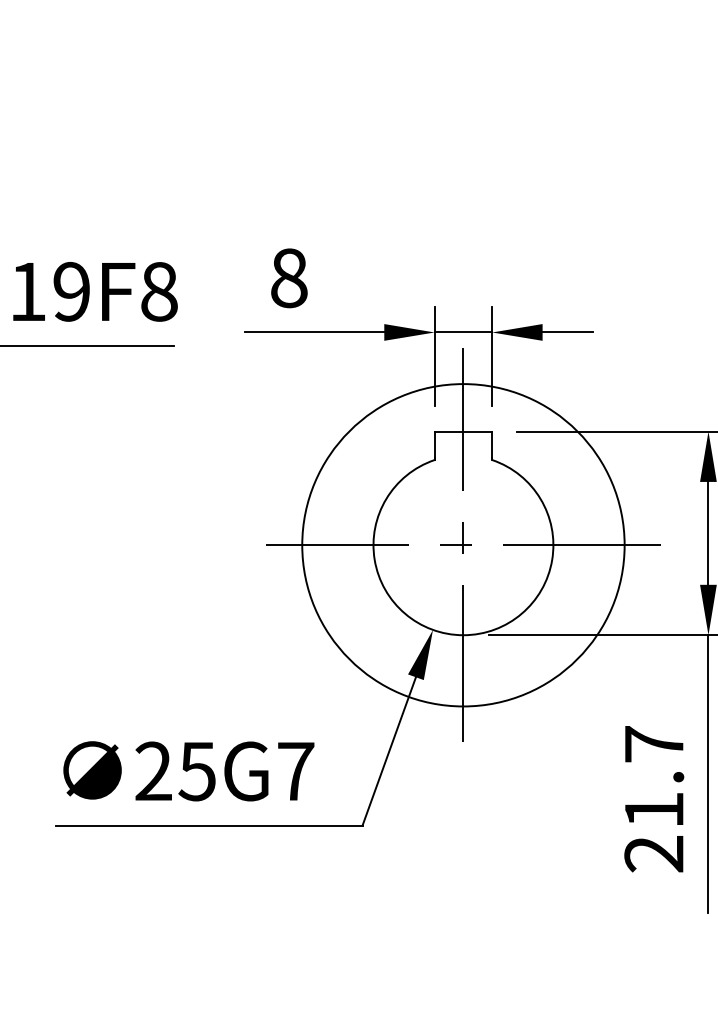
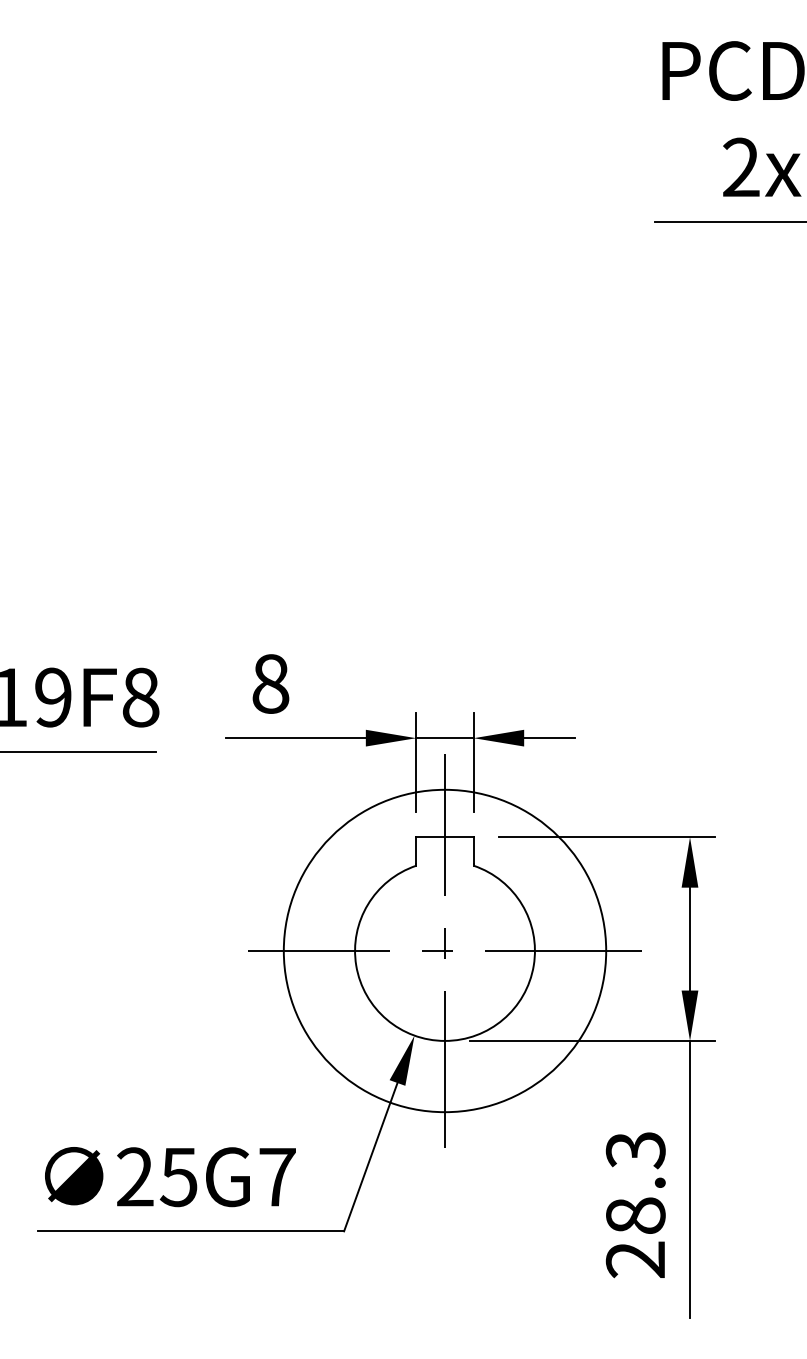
text: (653, 776) -> (635, 1182), 21.7 -> 28.3

